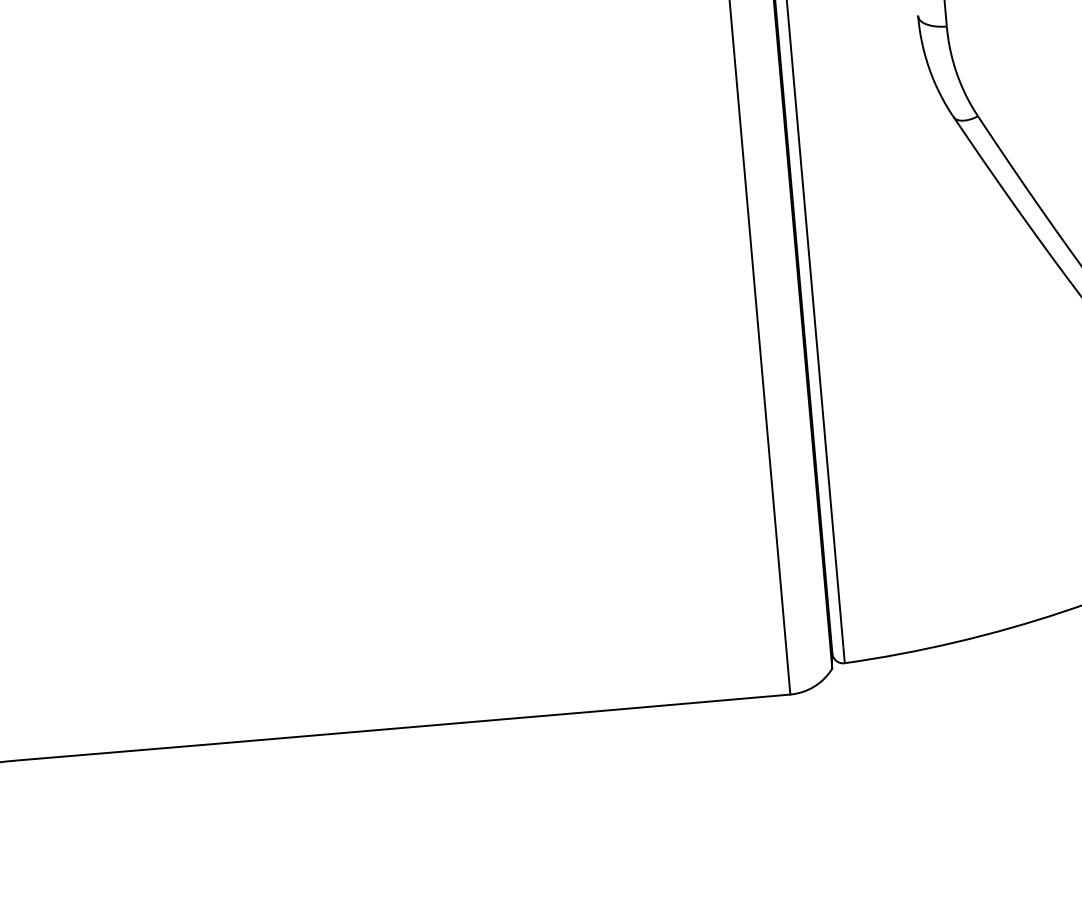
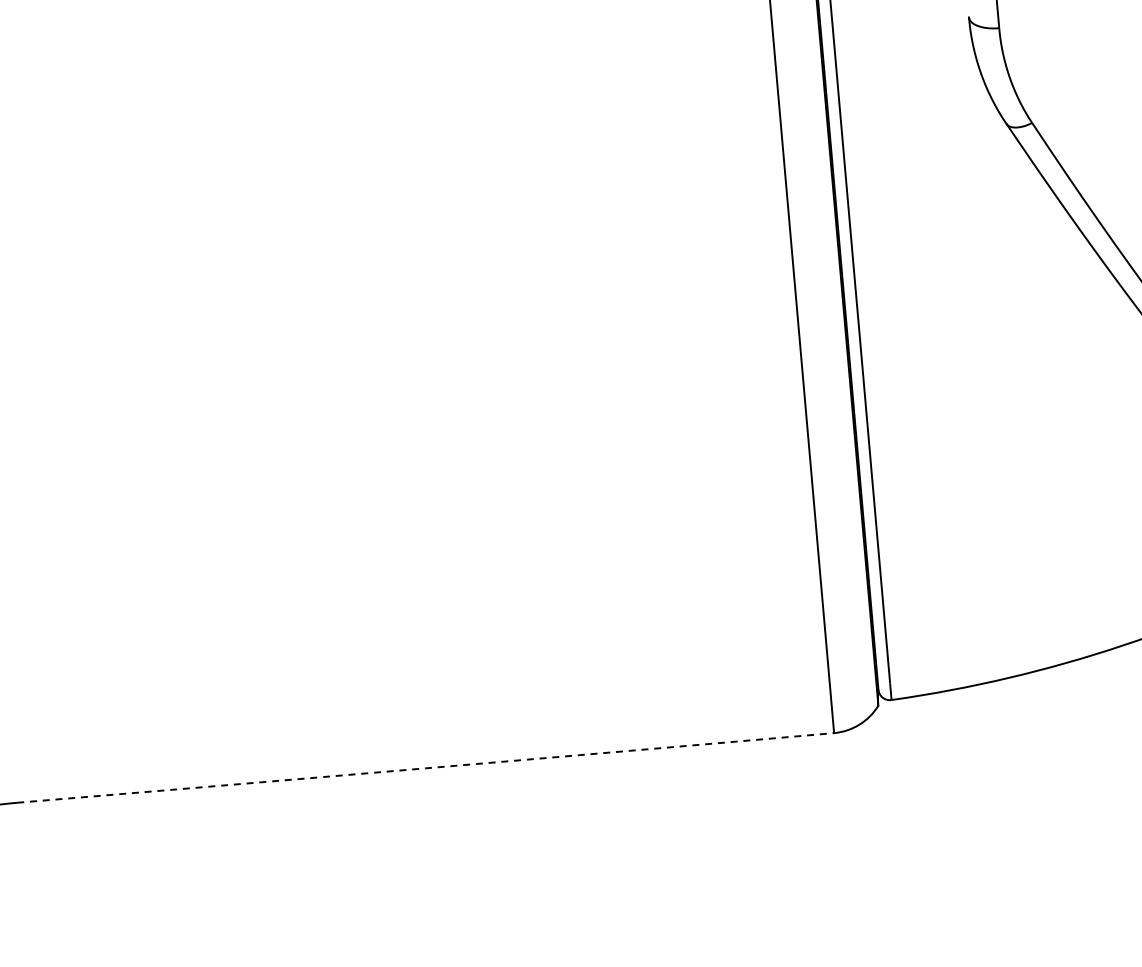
arc: (403, 728) -> (425, 768), solid -> dashed

